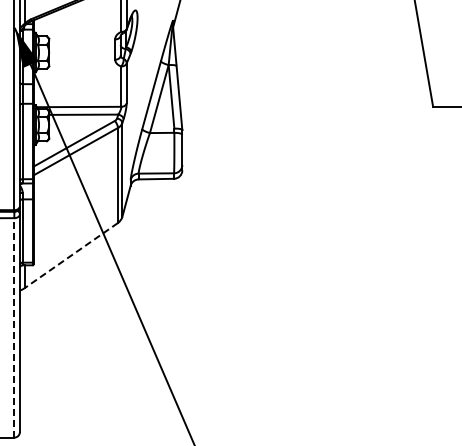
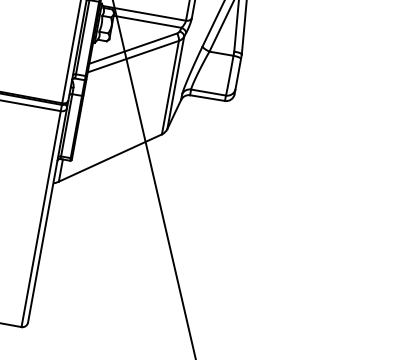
line: (71, 255) -> (110, 158), dashed -> solid
line: (14, 327) -> (41, 218), dashed -> solid

